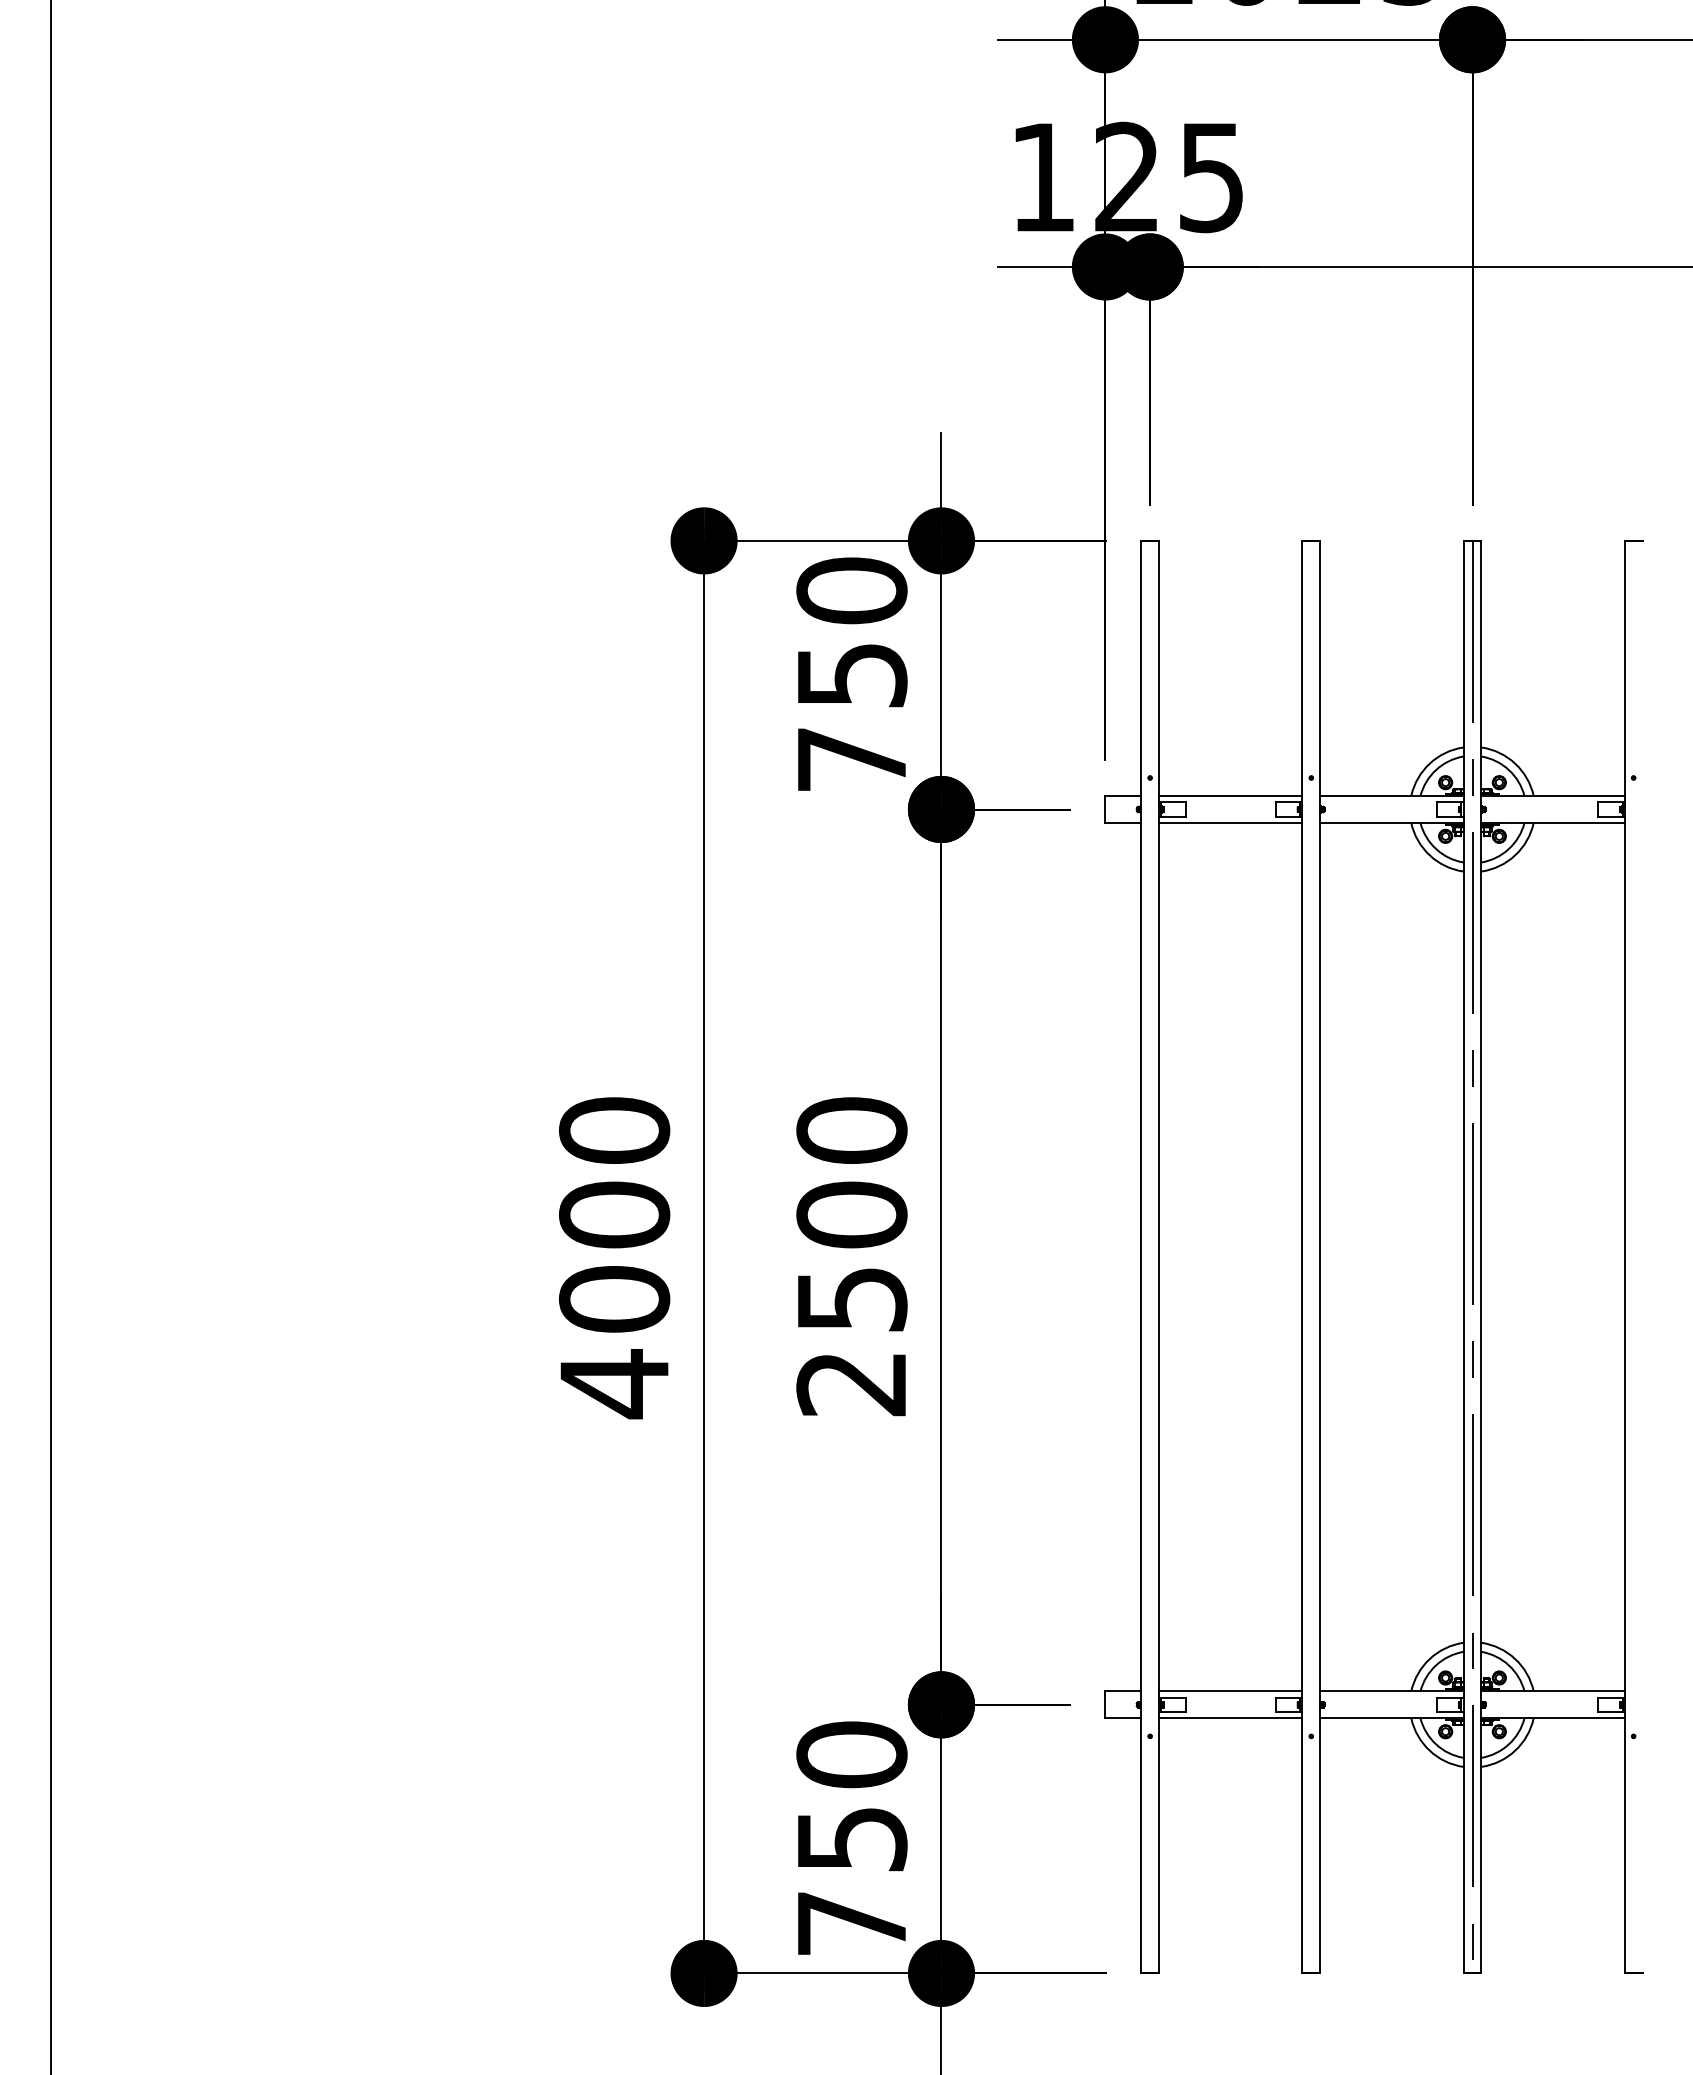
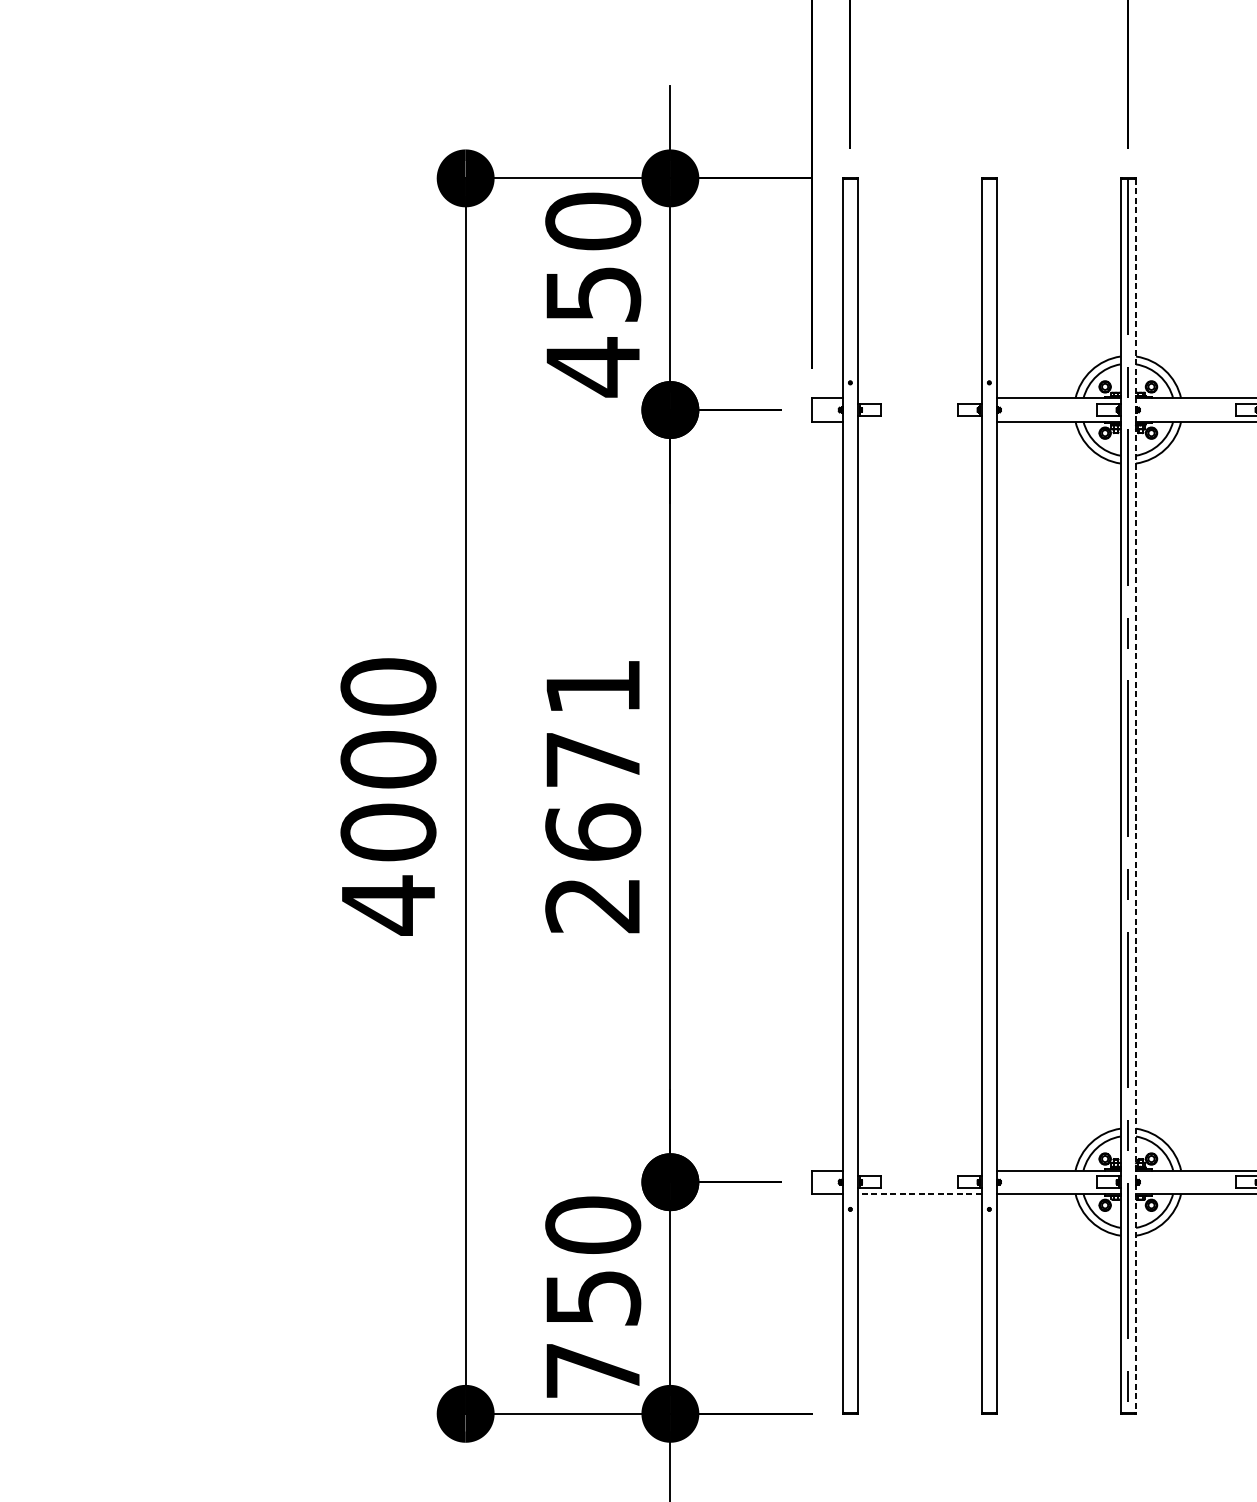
text: (851, 759) -> (592, 366), 750 -> 450
line: (1230, 796) -> (919, 398), removed
line: (1230, 822) -> (919, 421), removed
text: (851, 1214) -> (592, 759), 2500 -> 2671
line: (1481, 1257) -> (1136, 796), solid -> dashed
line: (1230, 1691) -> (919, 1170), removed
line: (1230, 1718) -> (919, 1193), solid -> dashed

